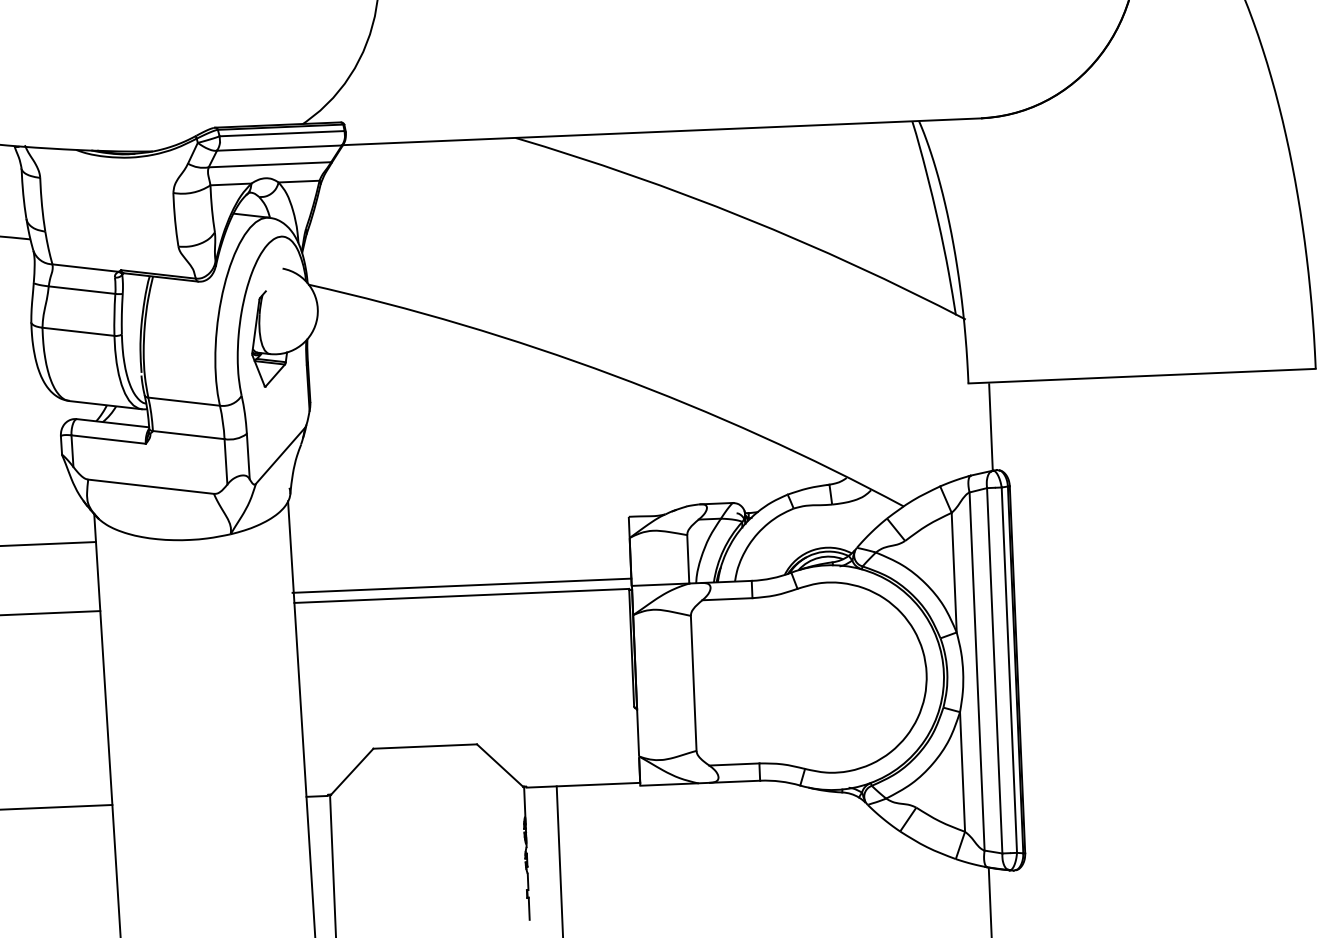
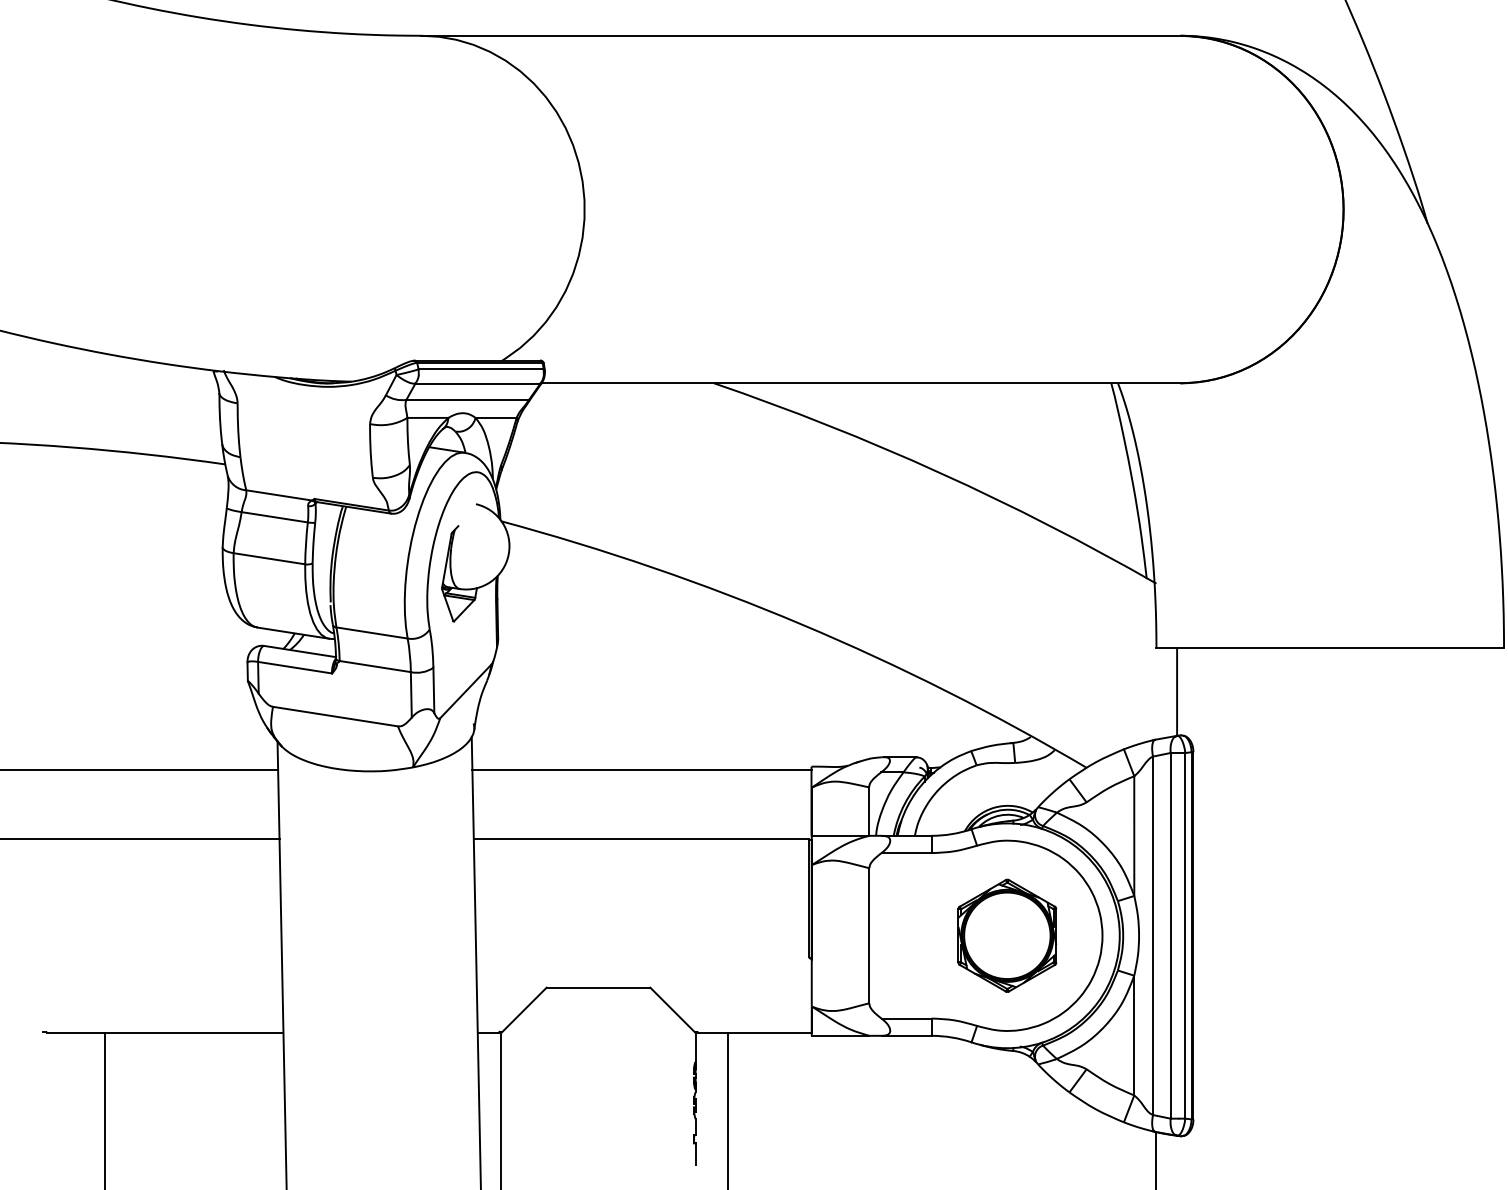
line: (461, 585) -> (641, 769), moved
part: (831, 677) -> (1007, 935), added

